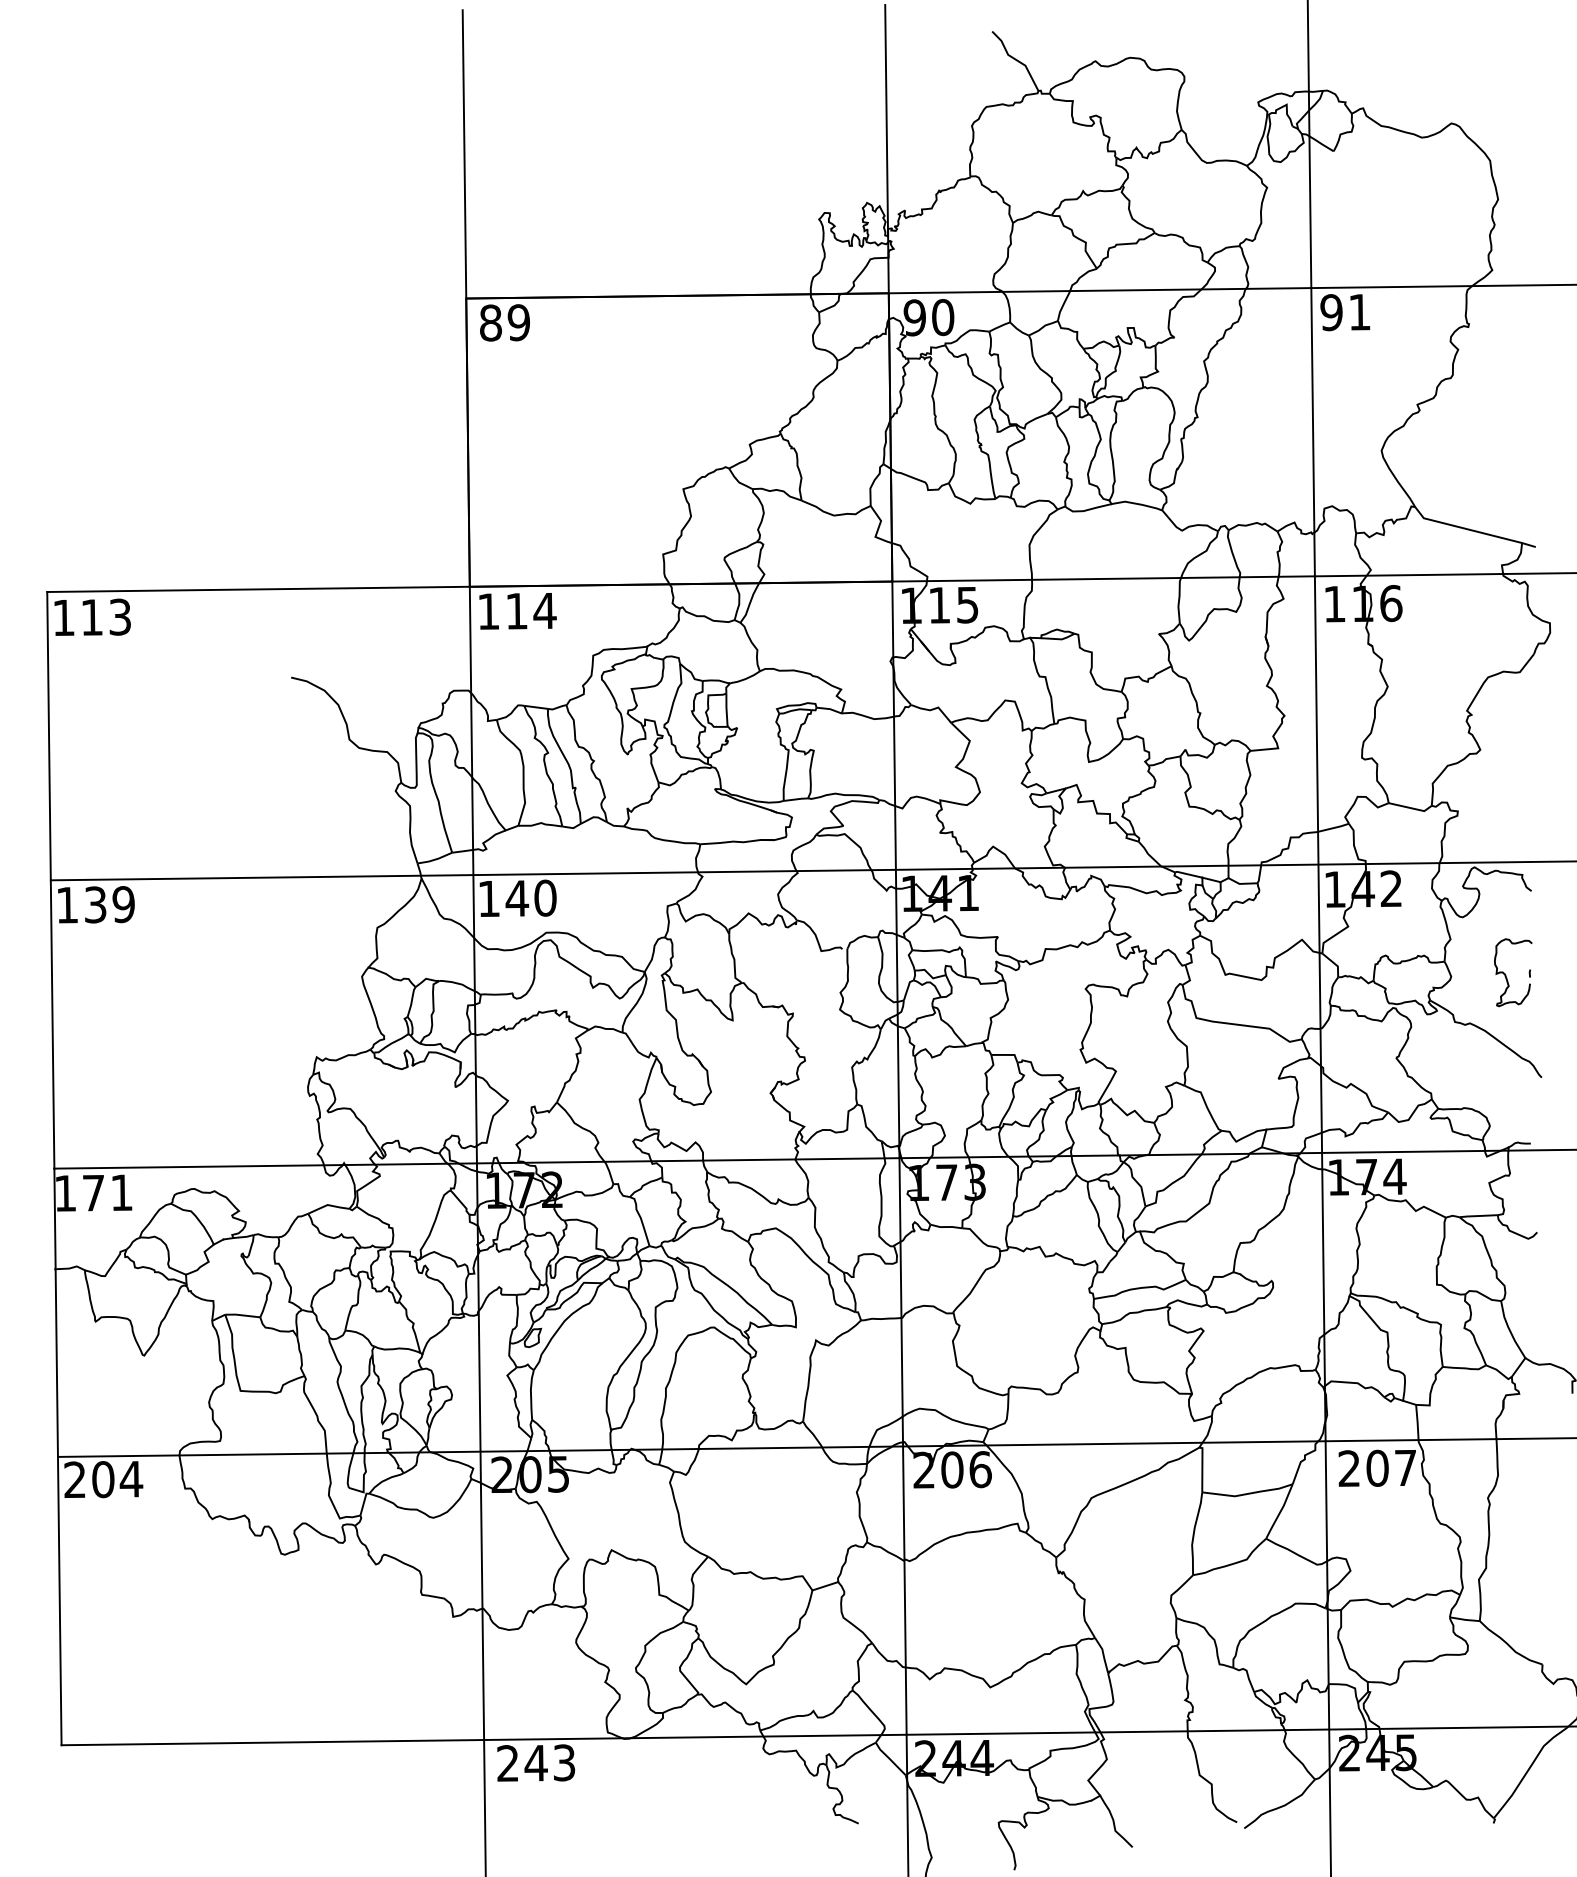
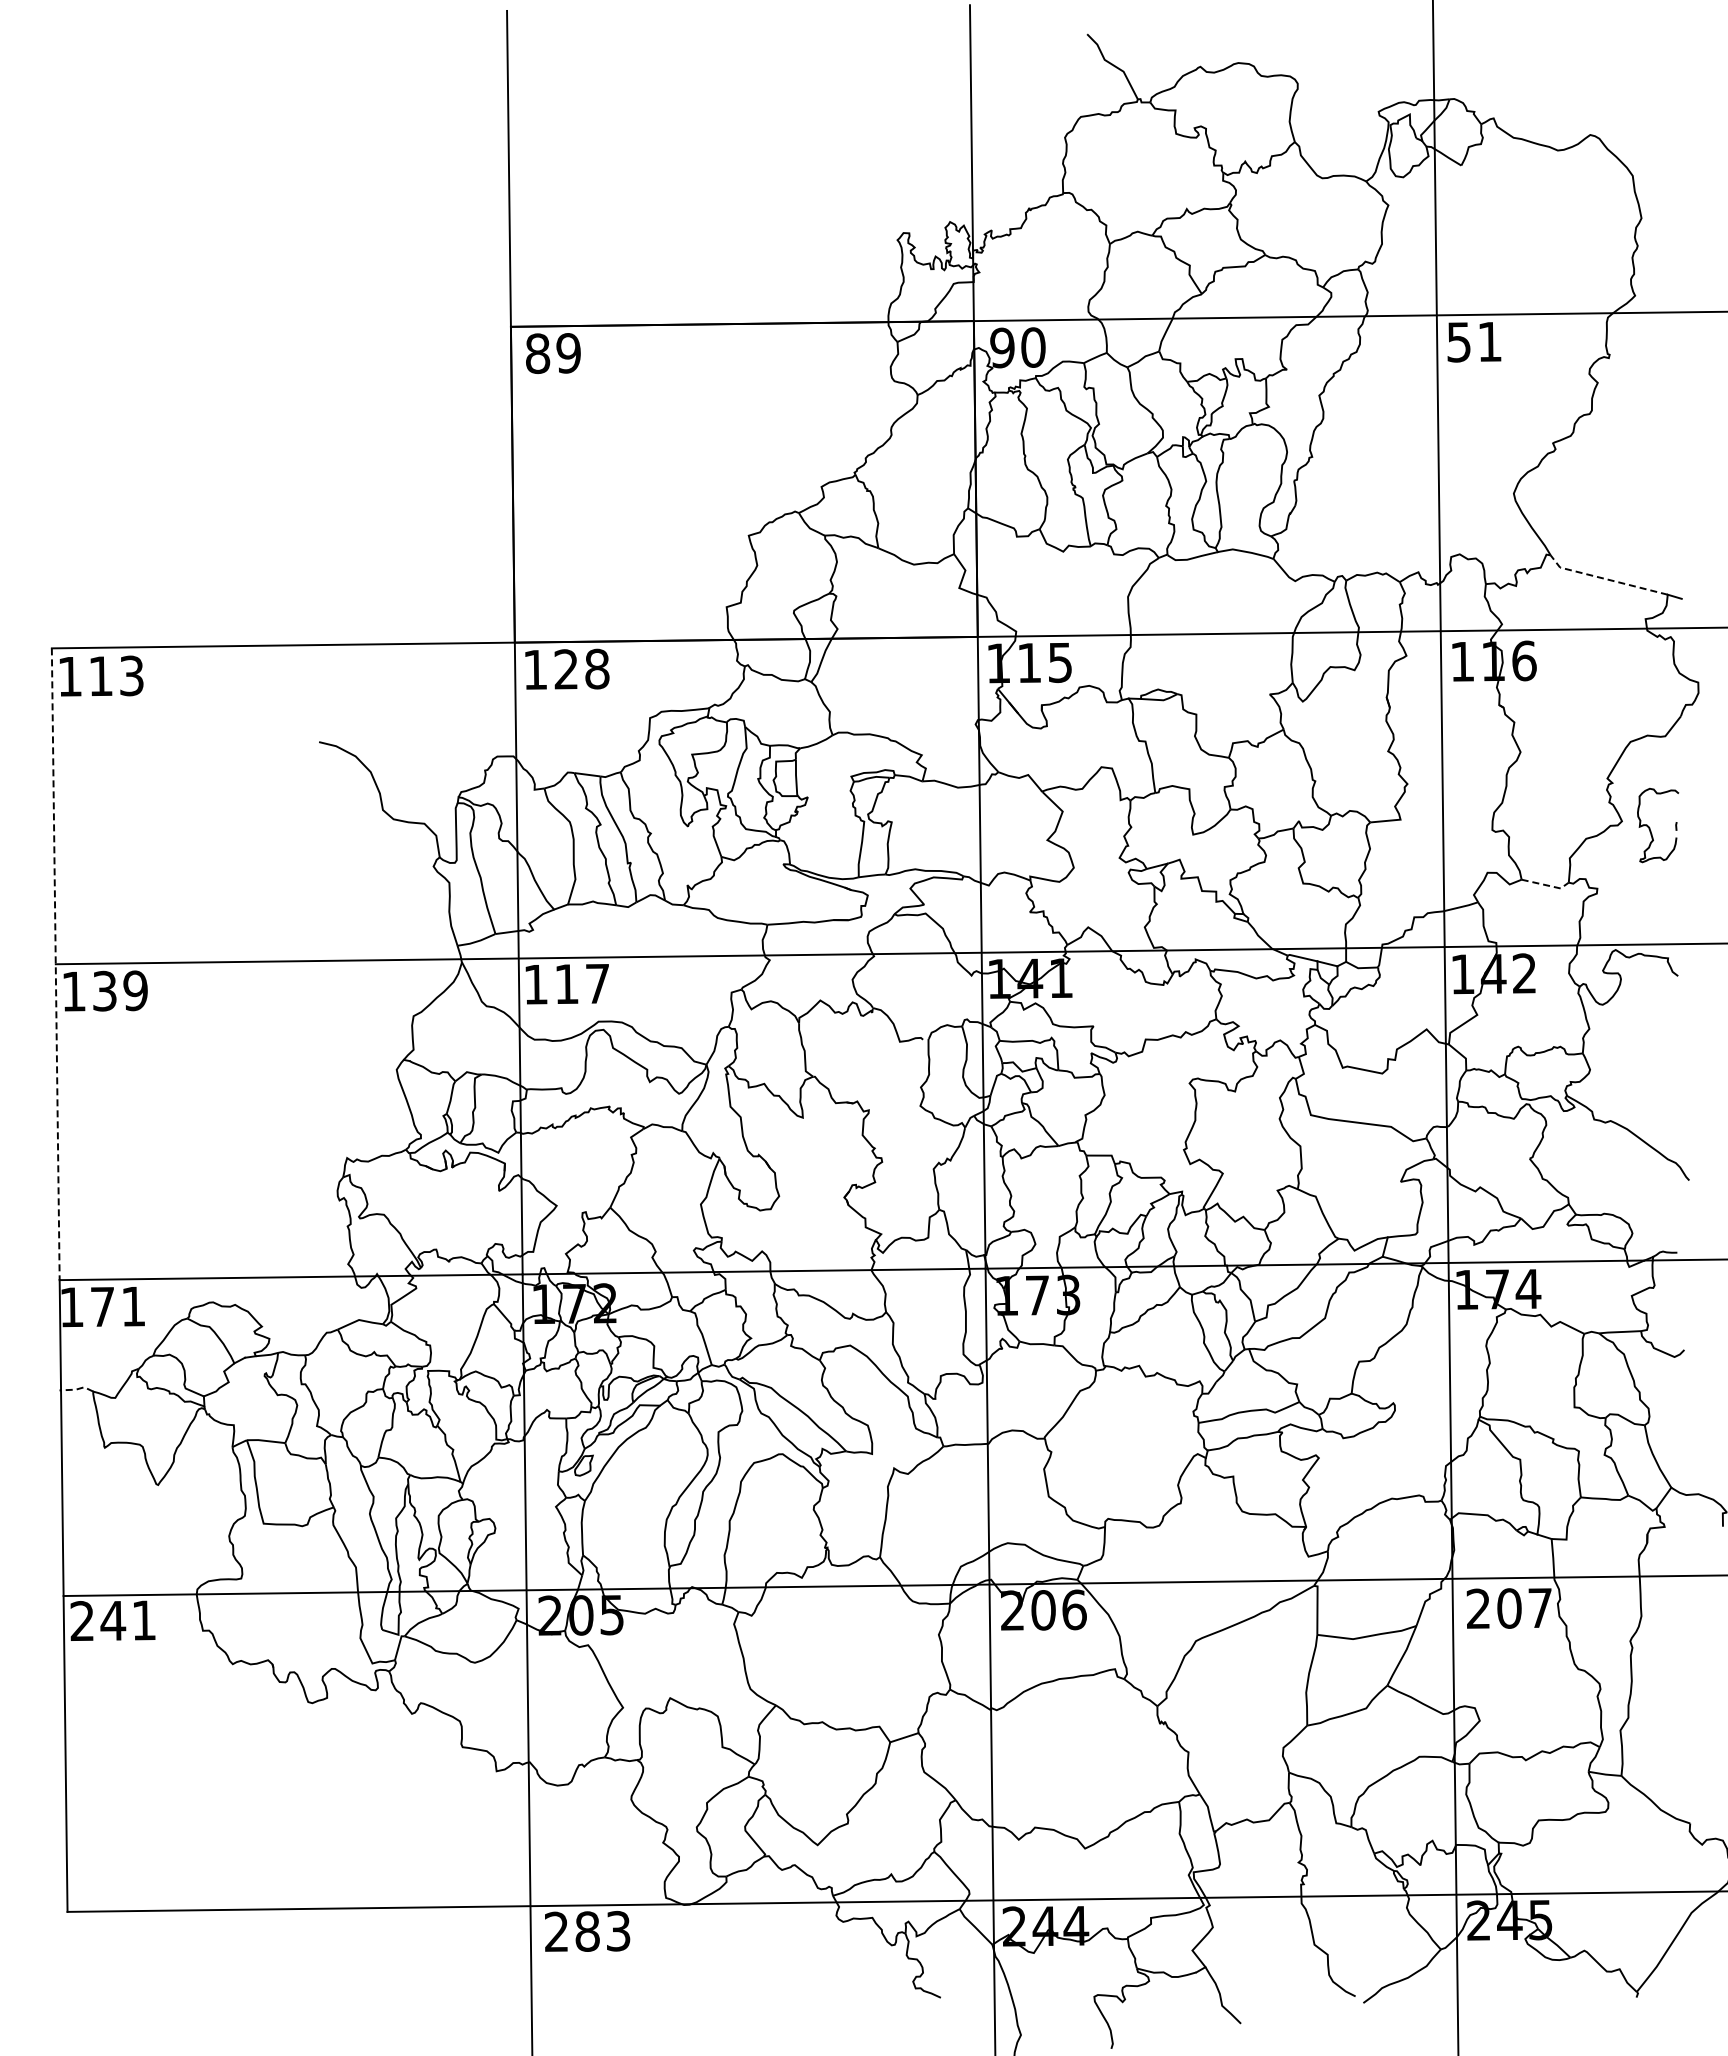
text: (1331, 312) -> (1458, 342), 91 -> 51
line: (1465, 528) -> (1605, 578), solid -> dashed
text: (531, 610) -> (582, 668), 114 -> 128
line: (1411, 808) -> (1546, 885), solid -> dashed
line: (50, 880) -> (55, 964), solid -> dashed
text: (530, 897) -> (581, 983), 140 -> 117
part: (1506, 974) -> (1650, 827), moved
line: (69, 1268) -> (76, 1389), solid -> dashed
text: (117, 1479) -> (128, 1620), 204 -> 241
text: (536, 1763) -> (587, 1931), 243 -> 283

